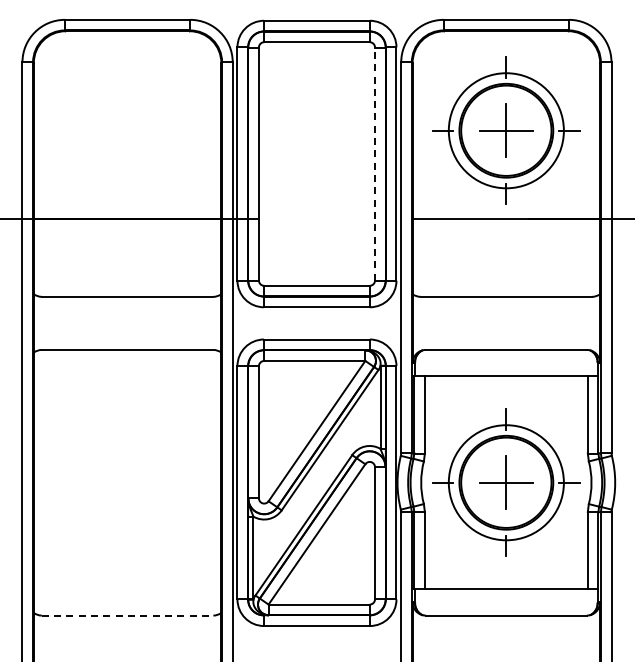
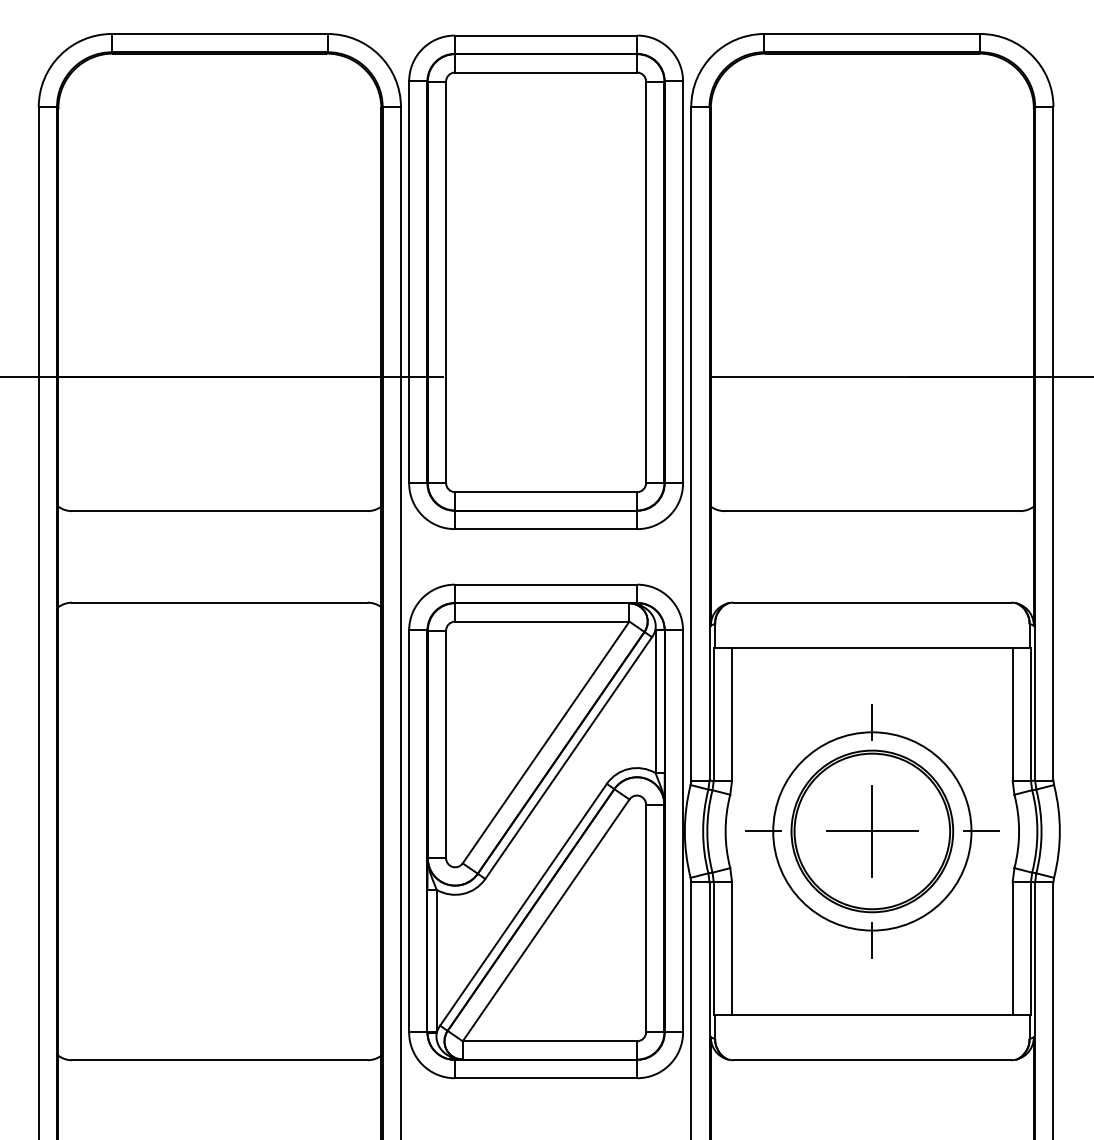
part: (506, 130) -> (872, 224), removed
line: (375, 164) -> (646, 283), dashed -> solid
line: (127, 615) -> (219, 1060), dashed -> solid

